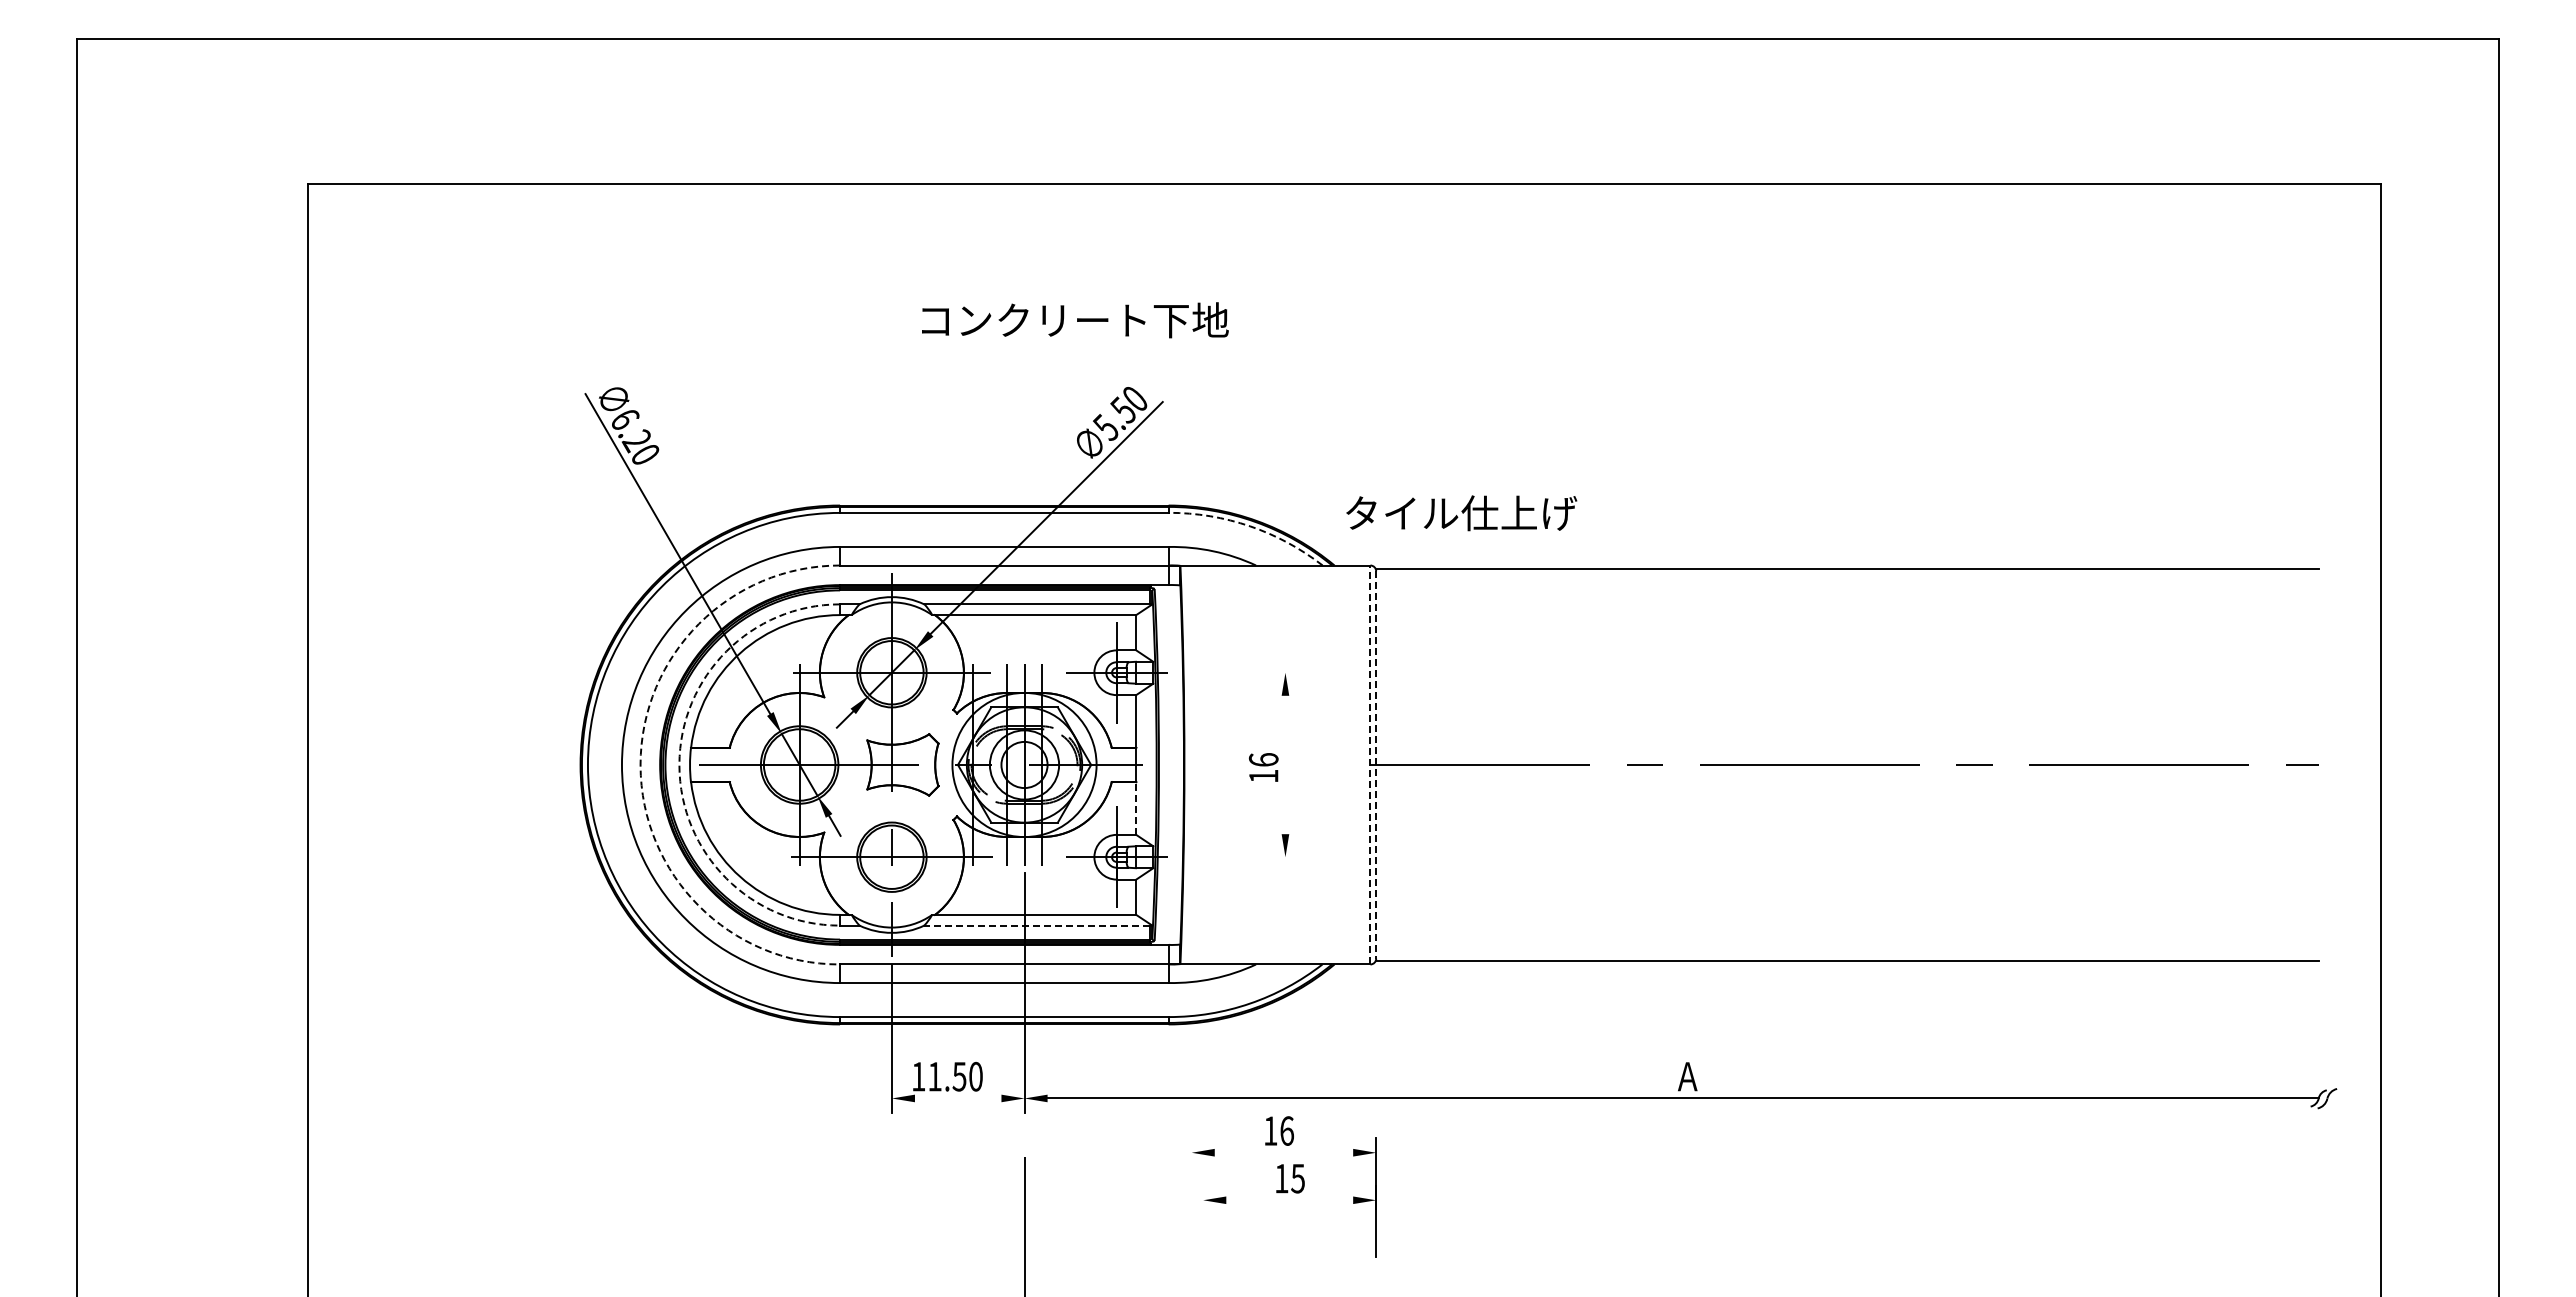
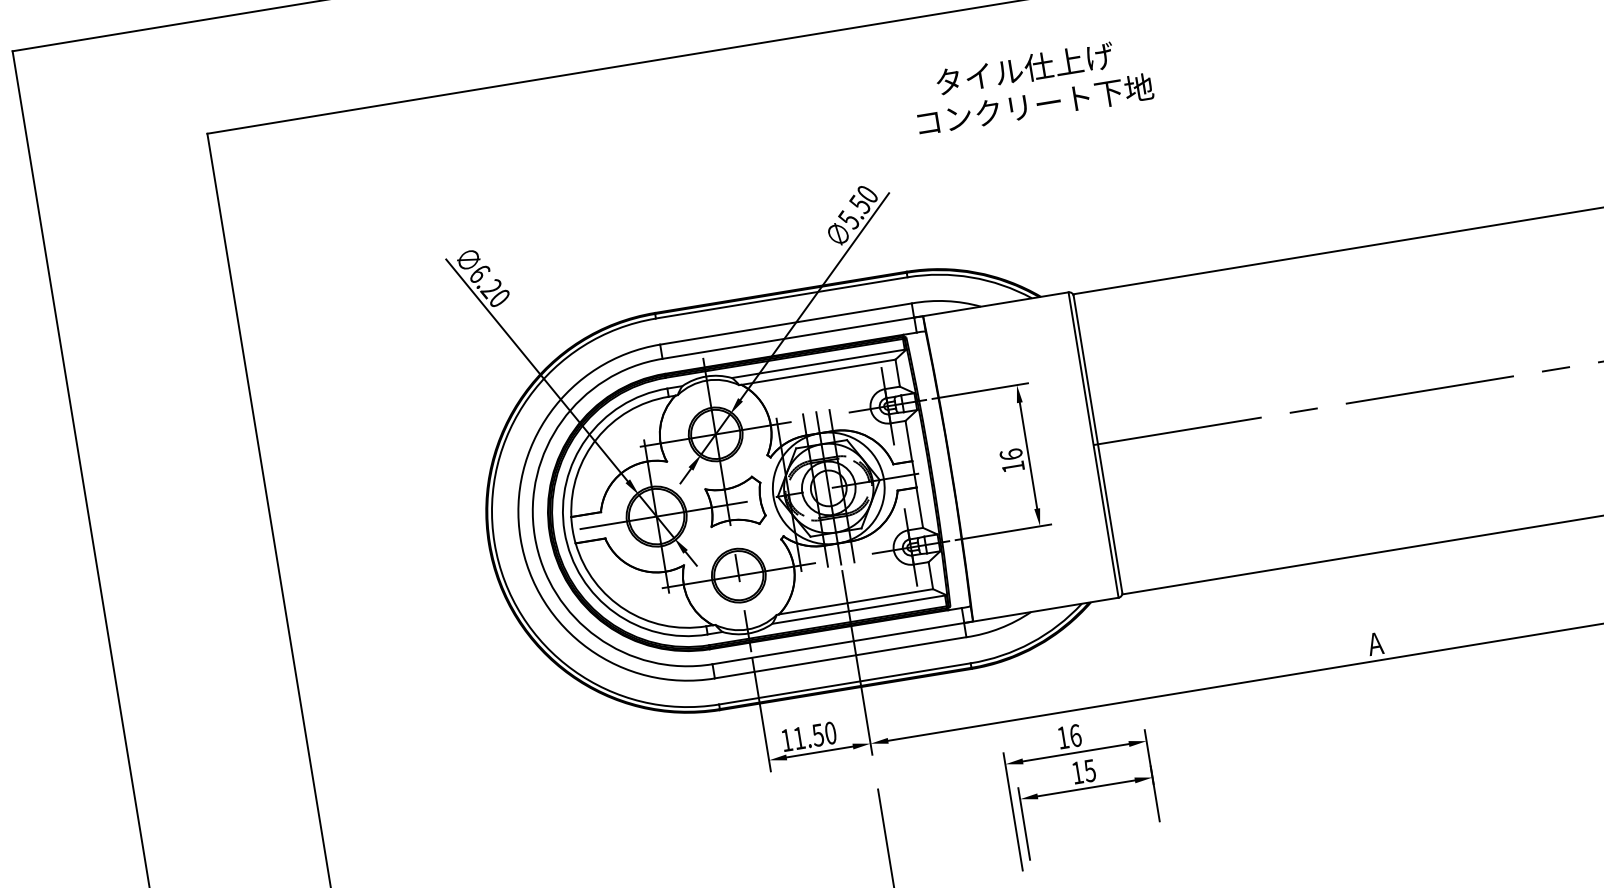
text: (1075, 320) -> (1035, 105), moved
text: (1461, 513) -> (1024, 69), moved
arc: (1250, 526) -> (971, 277), dashed -> solid
line: (1237, 672) -> (980, 390), added
line: (1285, 764) -> (1028, 455), added
line: (1370, 764) -> (1093, 444), dashed -> solid
arc: (640, 765) -> (534, 536), dashed -> solid
arc: (679, 765) -> (564, 532), dashed -> solid
line: (1376, 765) -> (1098, 444), dashed -> solid
line: (1136, 808) -> (919, 507), dashed -> solid
line: (1237, 857) -> (1003, 532), added
line: (1037, 925) -> (858, 609), dashed -> solid
line: (957, 1098) -> (819, 752), added
line: (1283, 1152) -> (1075, 752), added
line: (1289, 1200) -> (1086, 788), added
line: (1191, 1214) -> (1012, 811), added
line: (1203, 1232) -> (1024, 823), added

